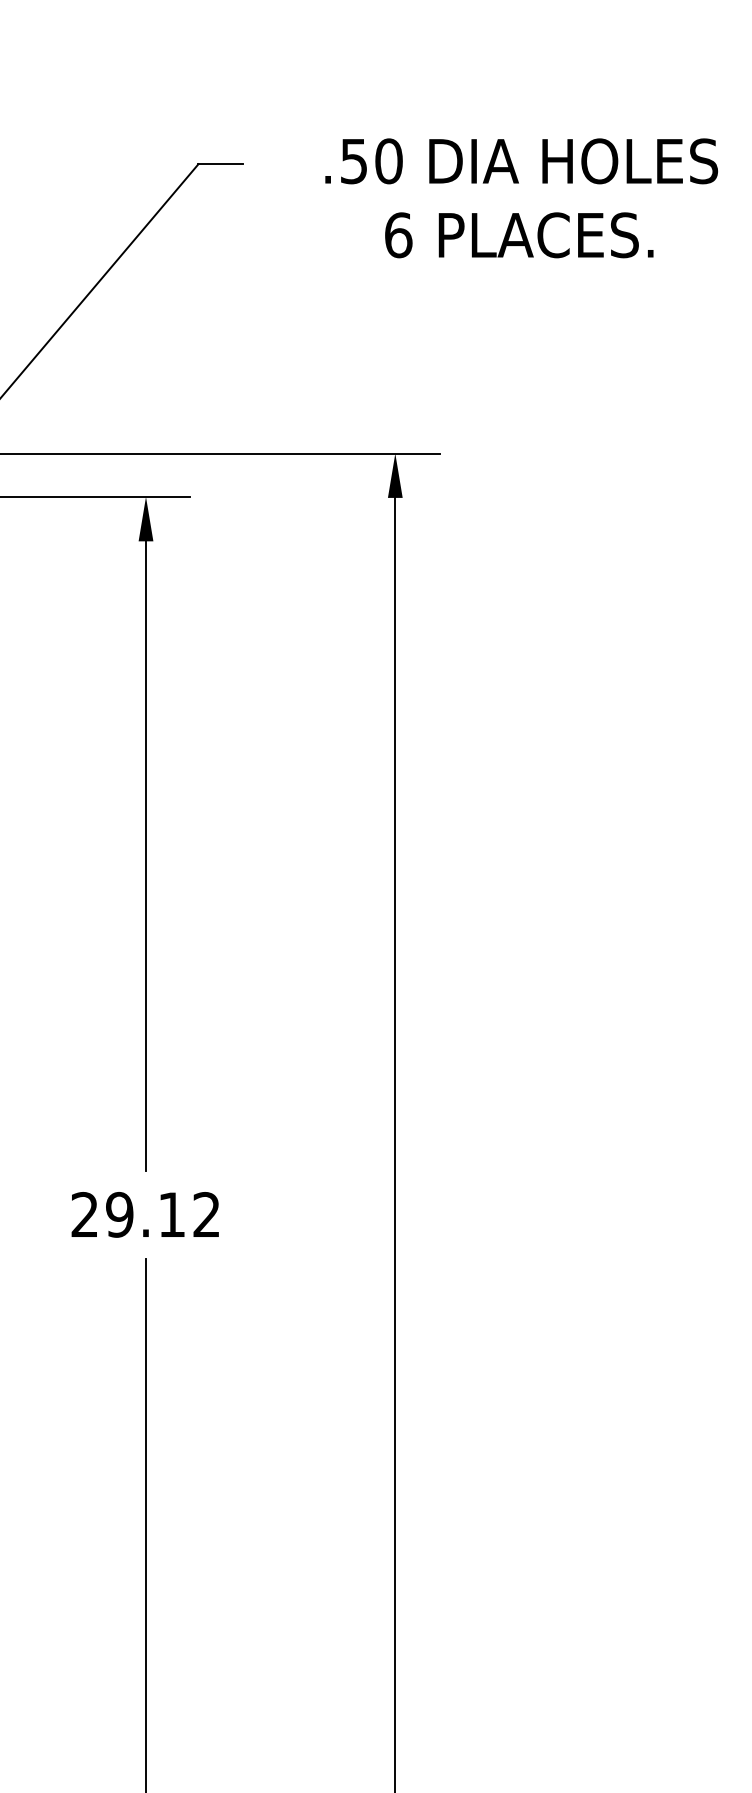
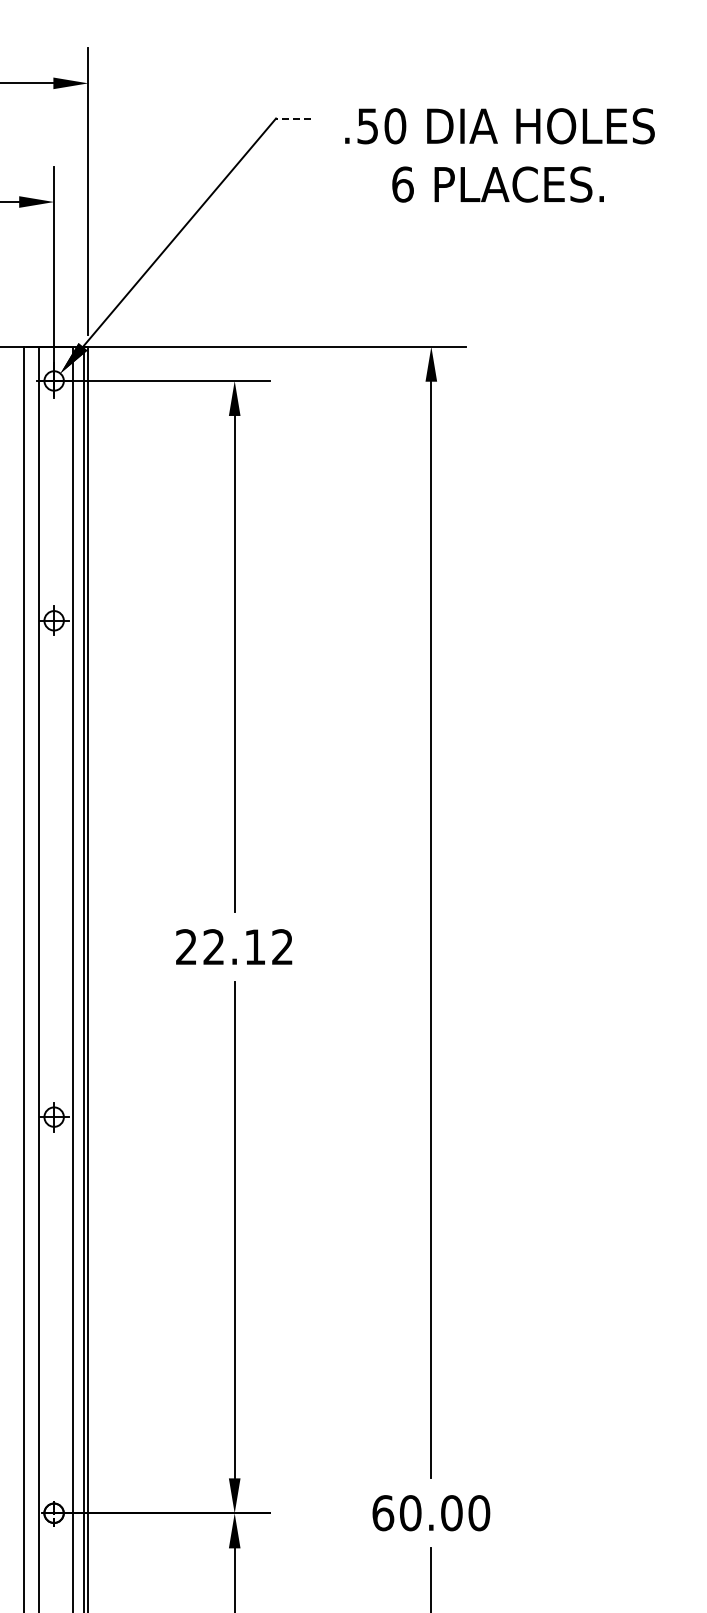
line: (220, 164) -> (293, 118), solid -> dashed
text: (521, 198) -> (499, 155), moved
text: (119, 1215) -> (213, 947), 29.12 -> 22.12

